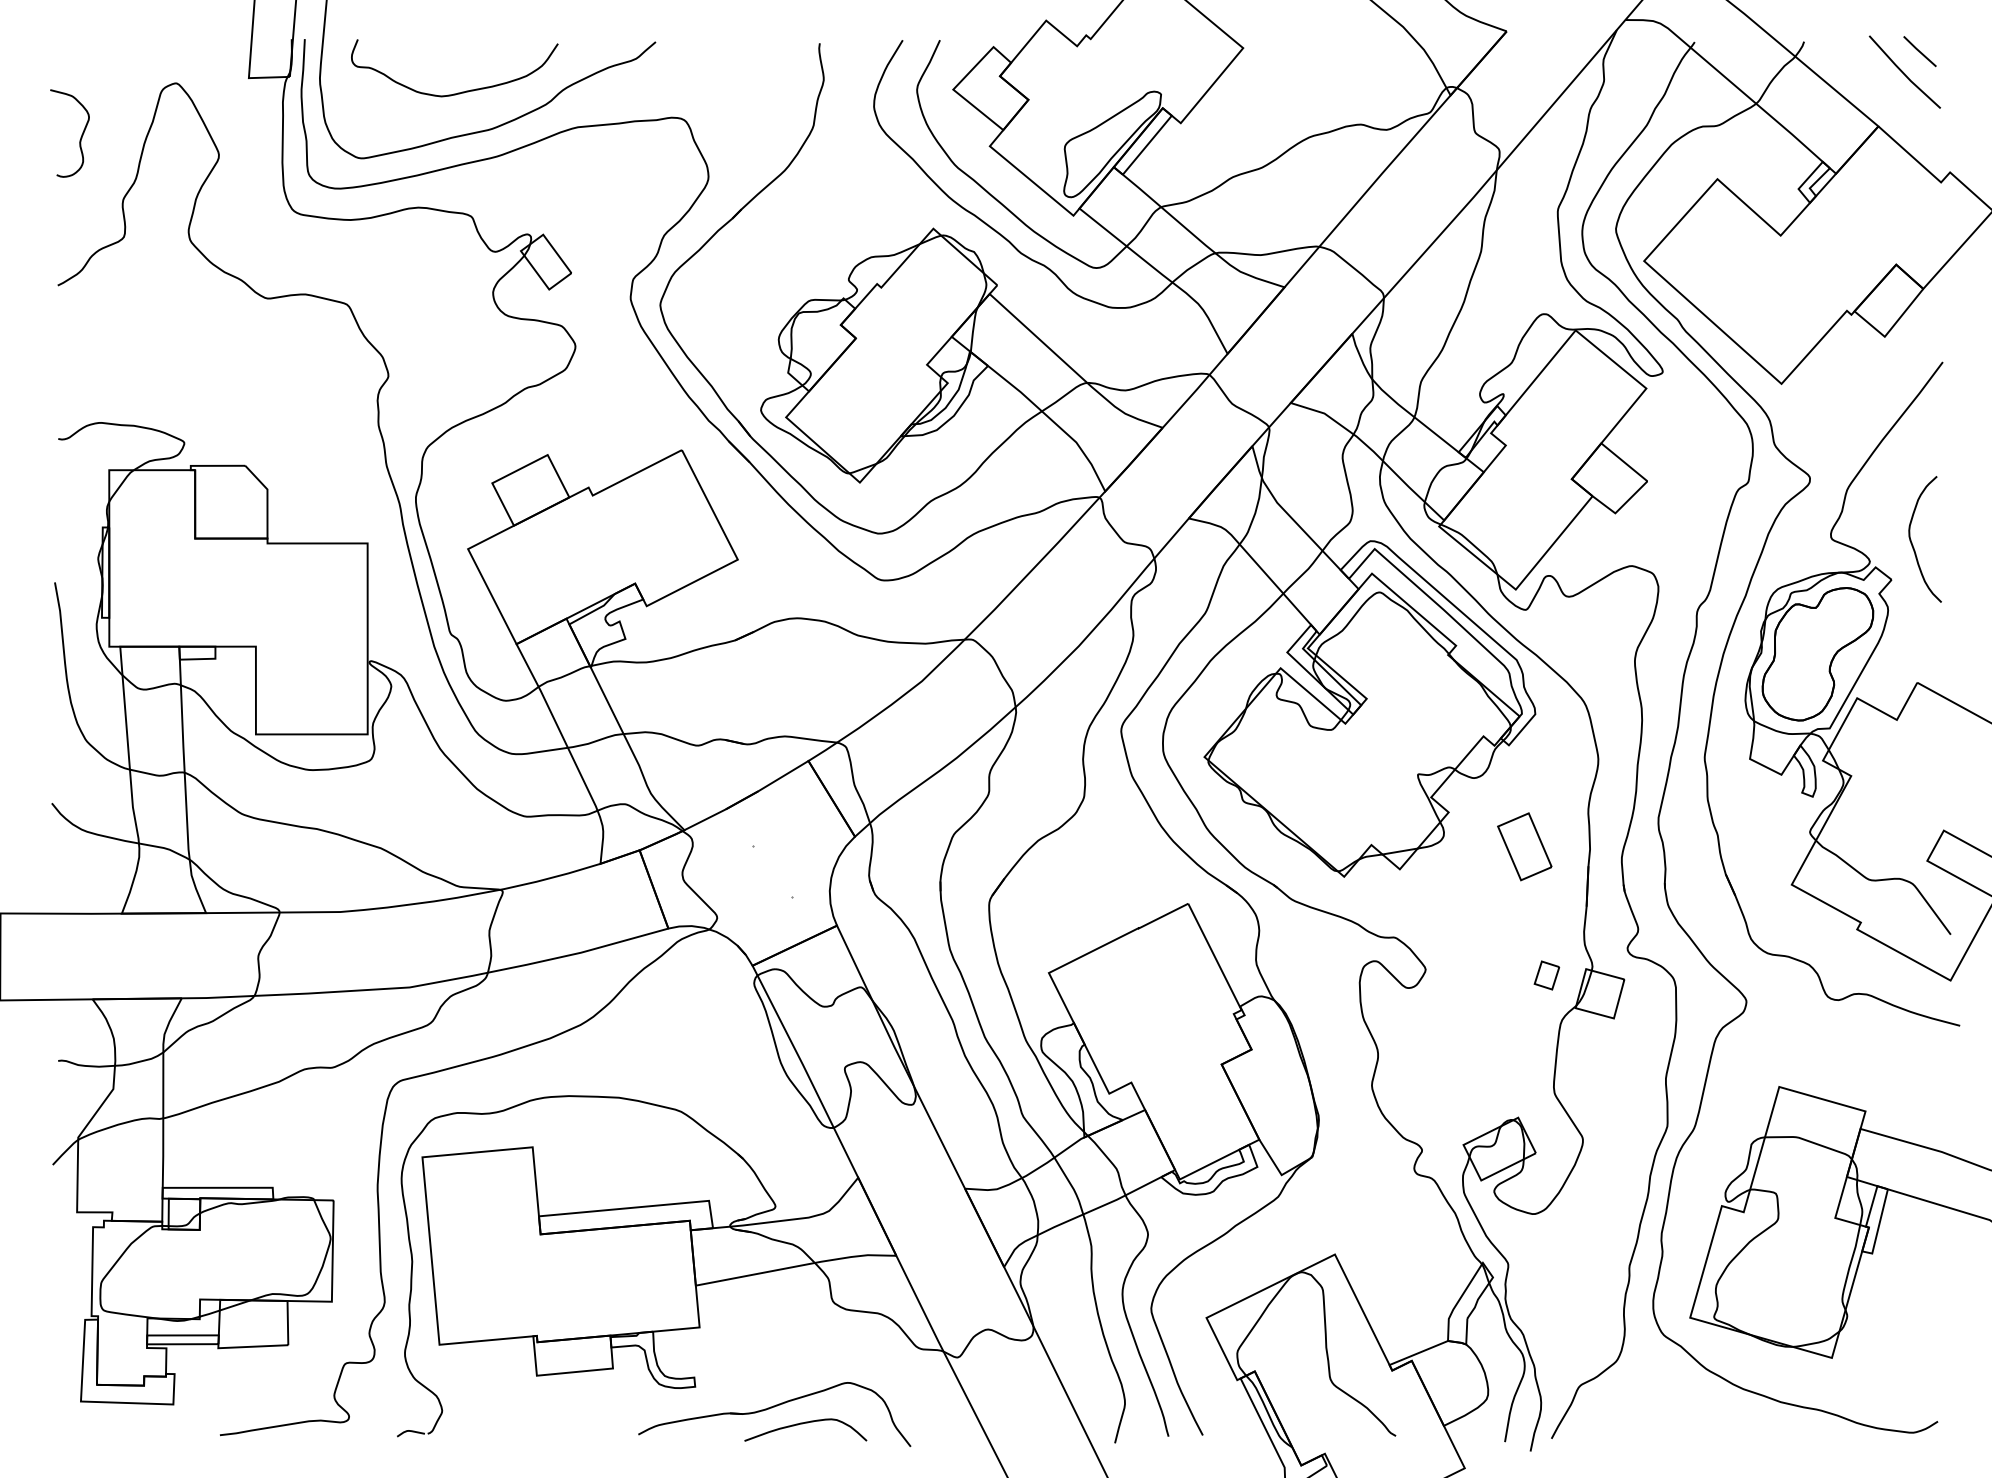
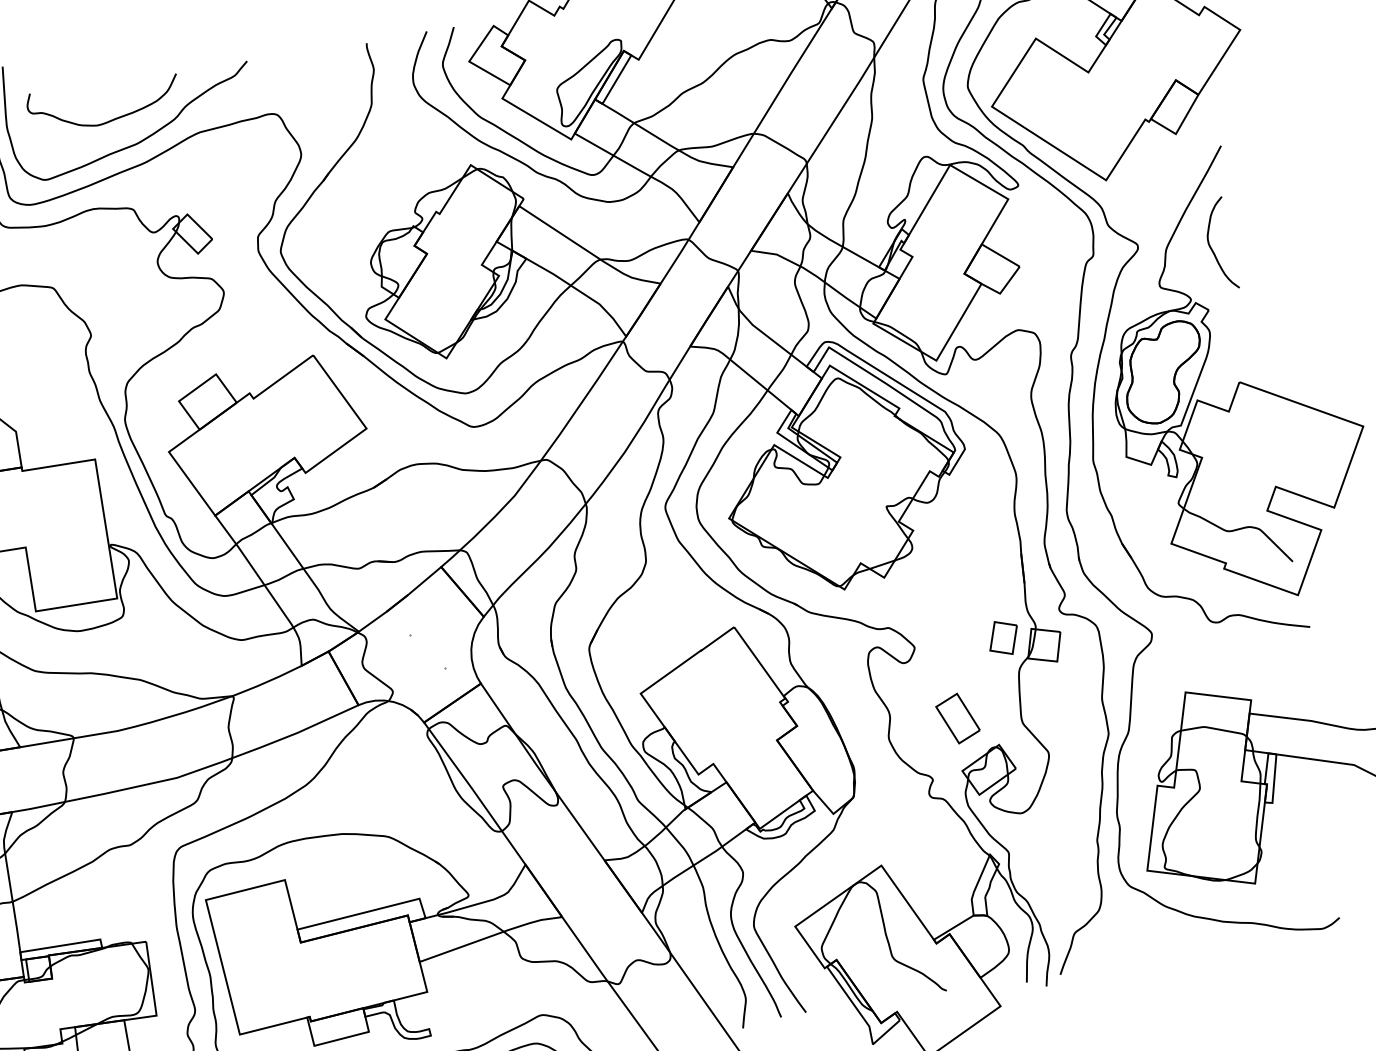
curve: (1912, 542) -> (1211, 247), moved
part: (1524, 846) -> (957, 718), moved
part: (1546, 975) -> (1003, 638), size x1.67

